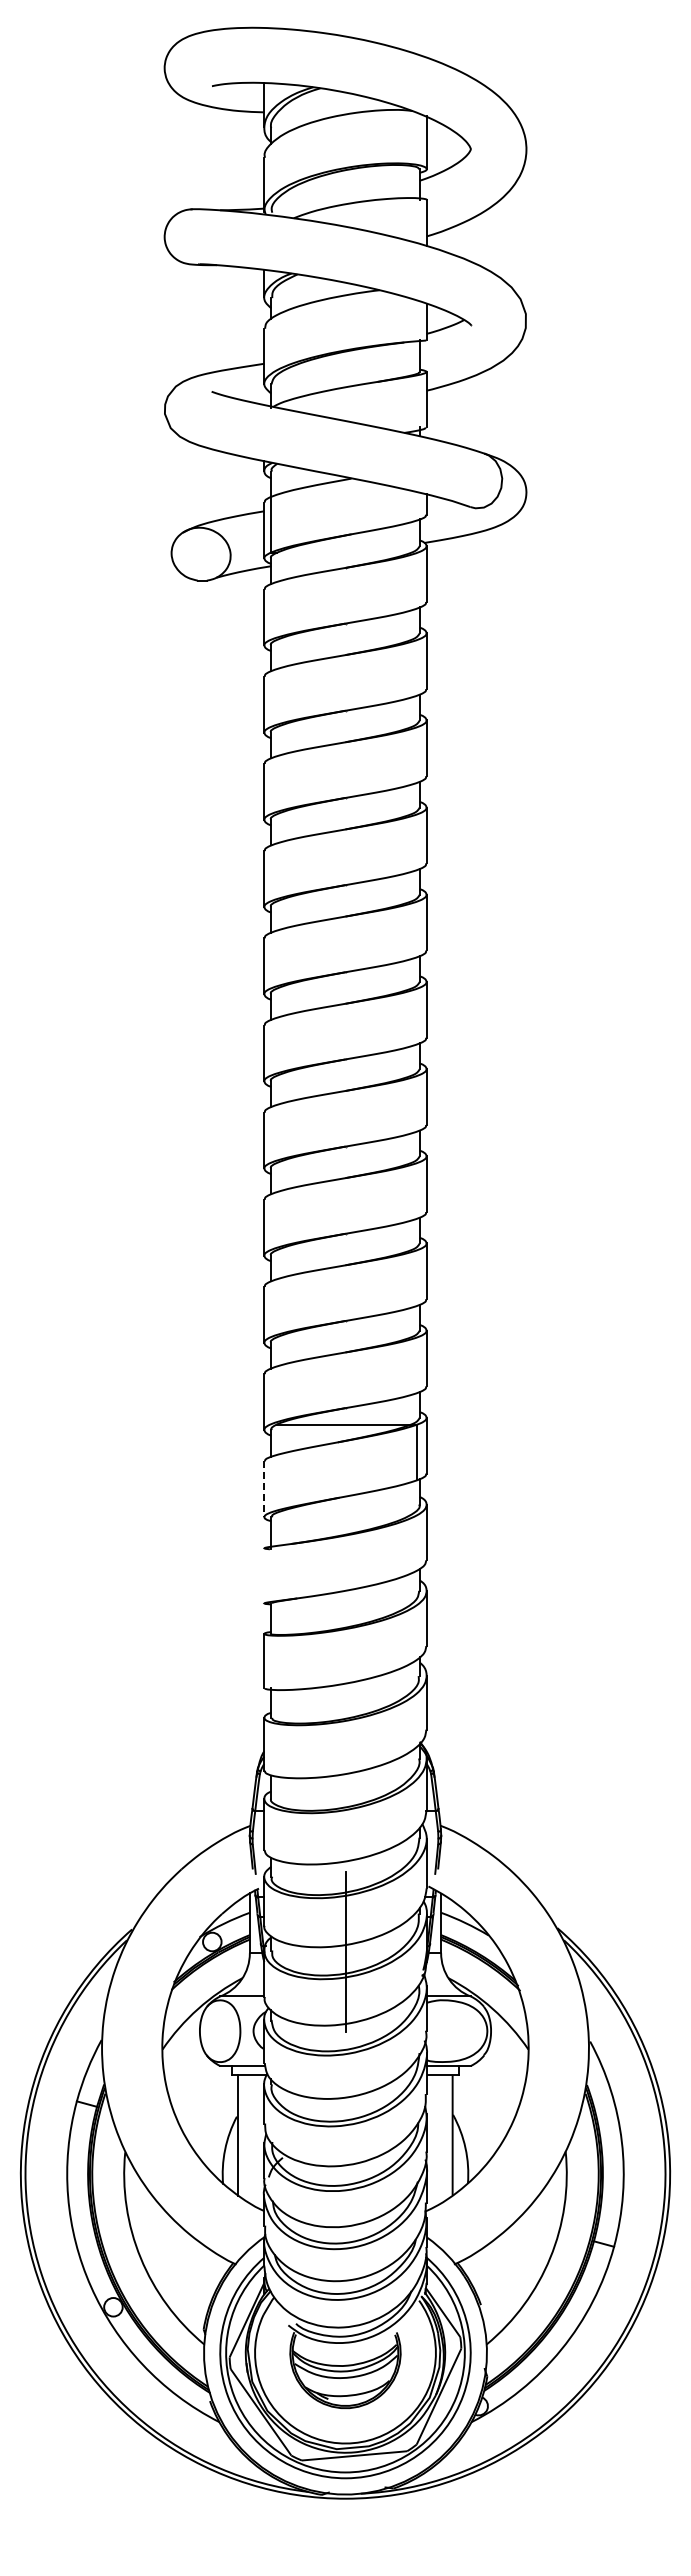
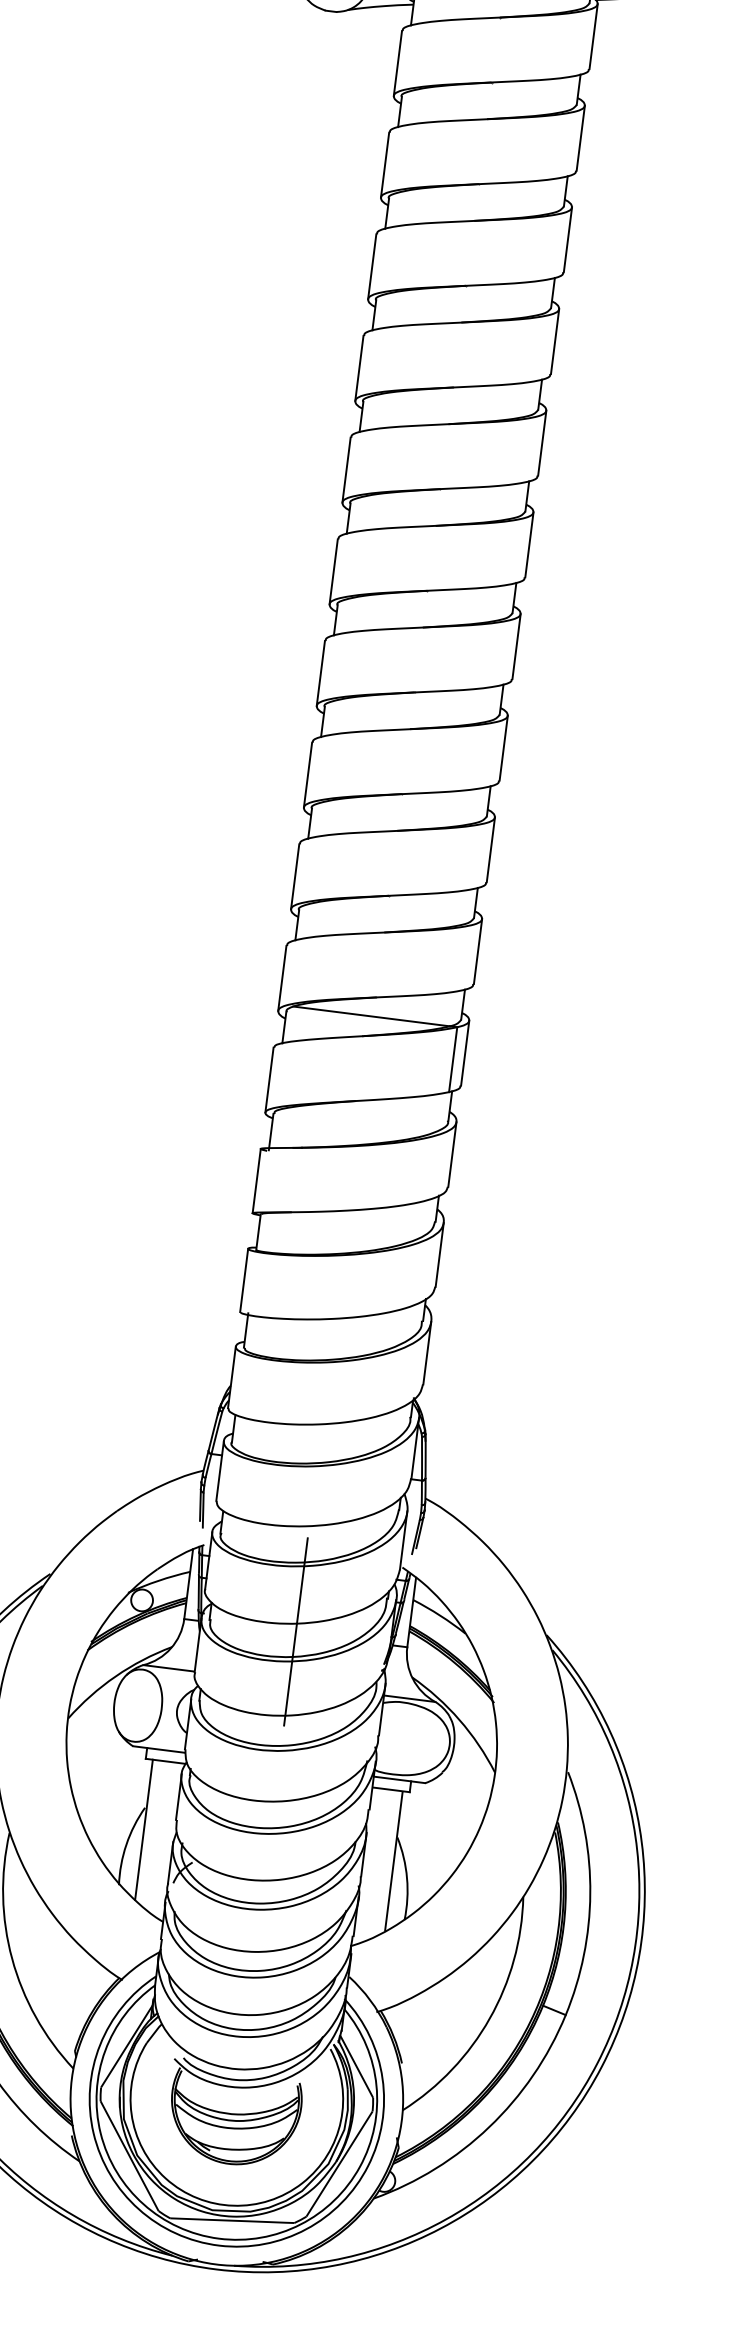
line: (264, 1489) -> (269, 1080), dashed -> solid
line: (264, 1575) -> (256, 1180), added

